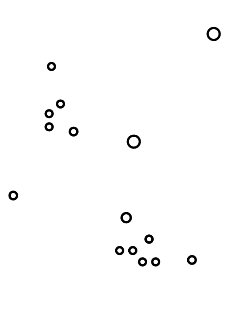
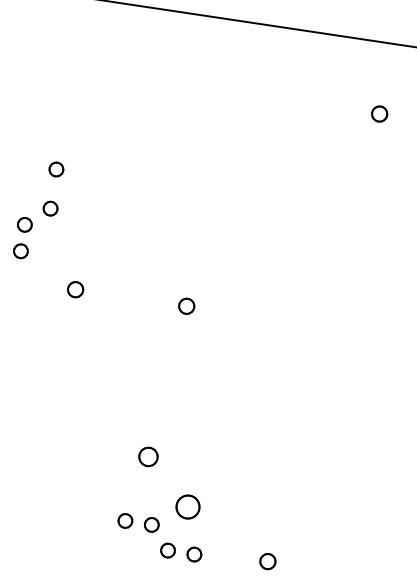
part: (213, 33) -> (379, 113), size x0.62
part: (51, 66) -> (56, 169), moved
part: (73, 131) -> (75, 289), moved
part: (133, 141) -> (186, 306), size x0.62
part: (148, 238) -> (187, 505), size x1.67

